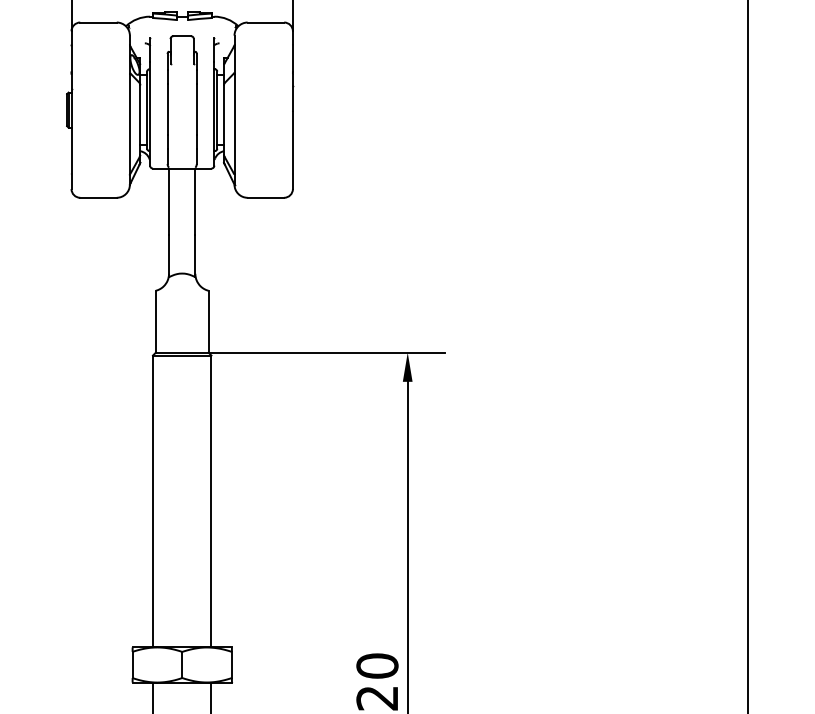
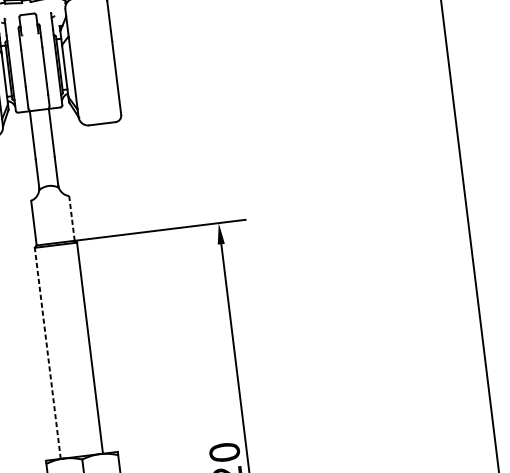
line: (208, 321) -> (71, 218), solid -> dashed
line: (153, 501) -> (48, 353), solid -> dashed

